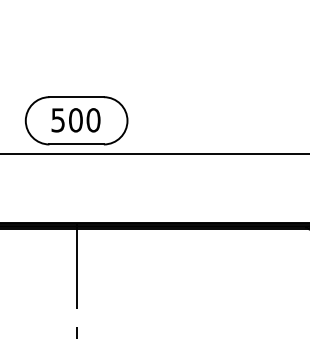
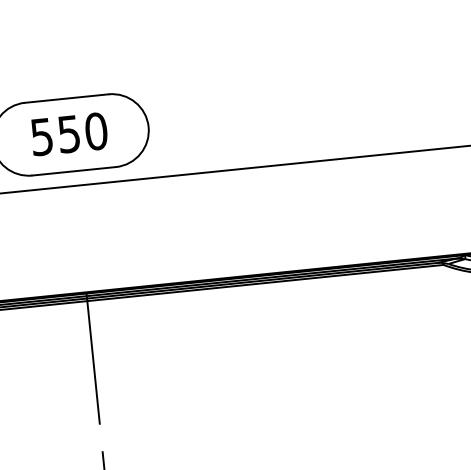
text: (75, 120) -> (68, 134), 500 -> 550

